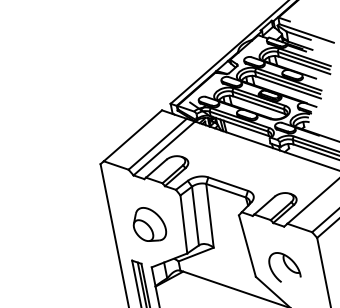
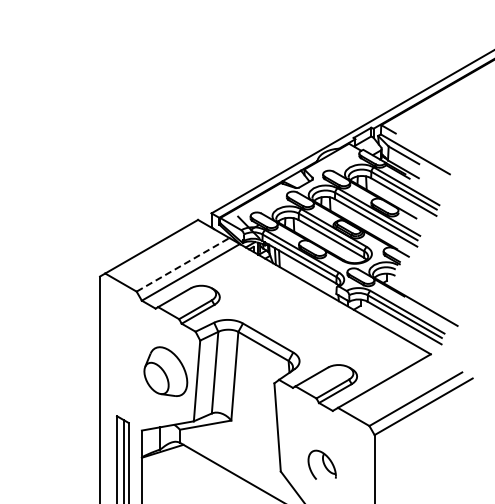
line: (157, 143) -> (183, 264), solid -> dashed
part: (148, 224) -> (165, 371), moved
part: (283, 266) -> (321, 464), size x0.7

